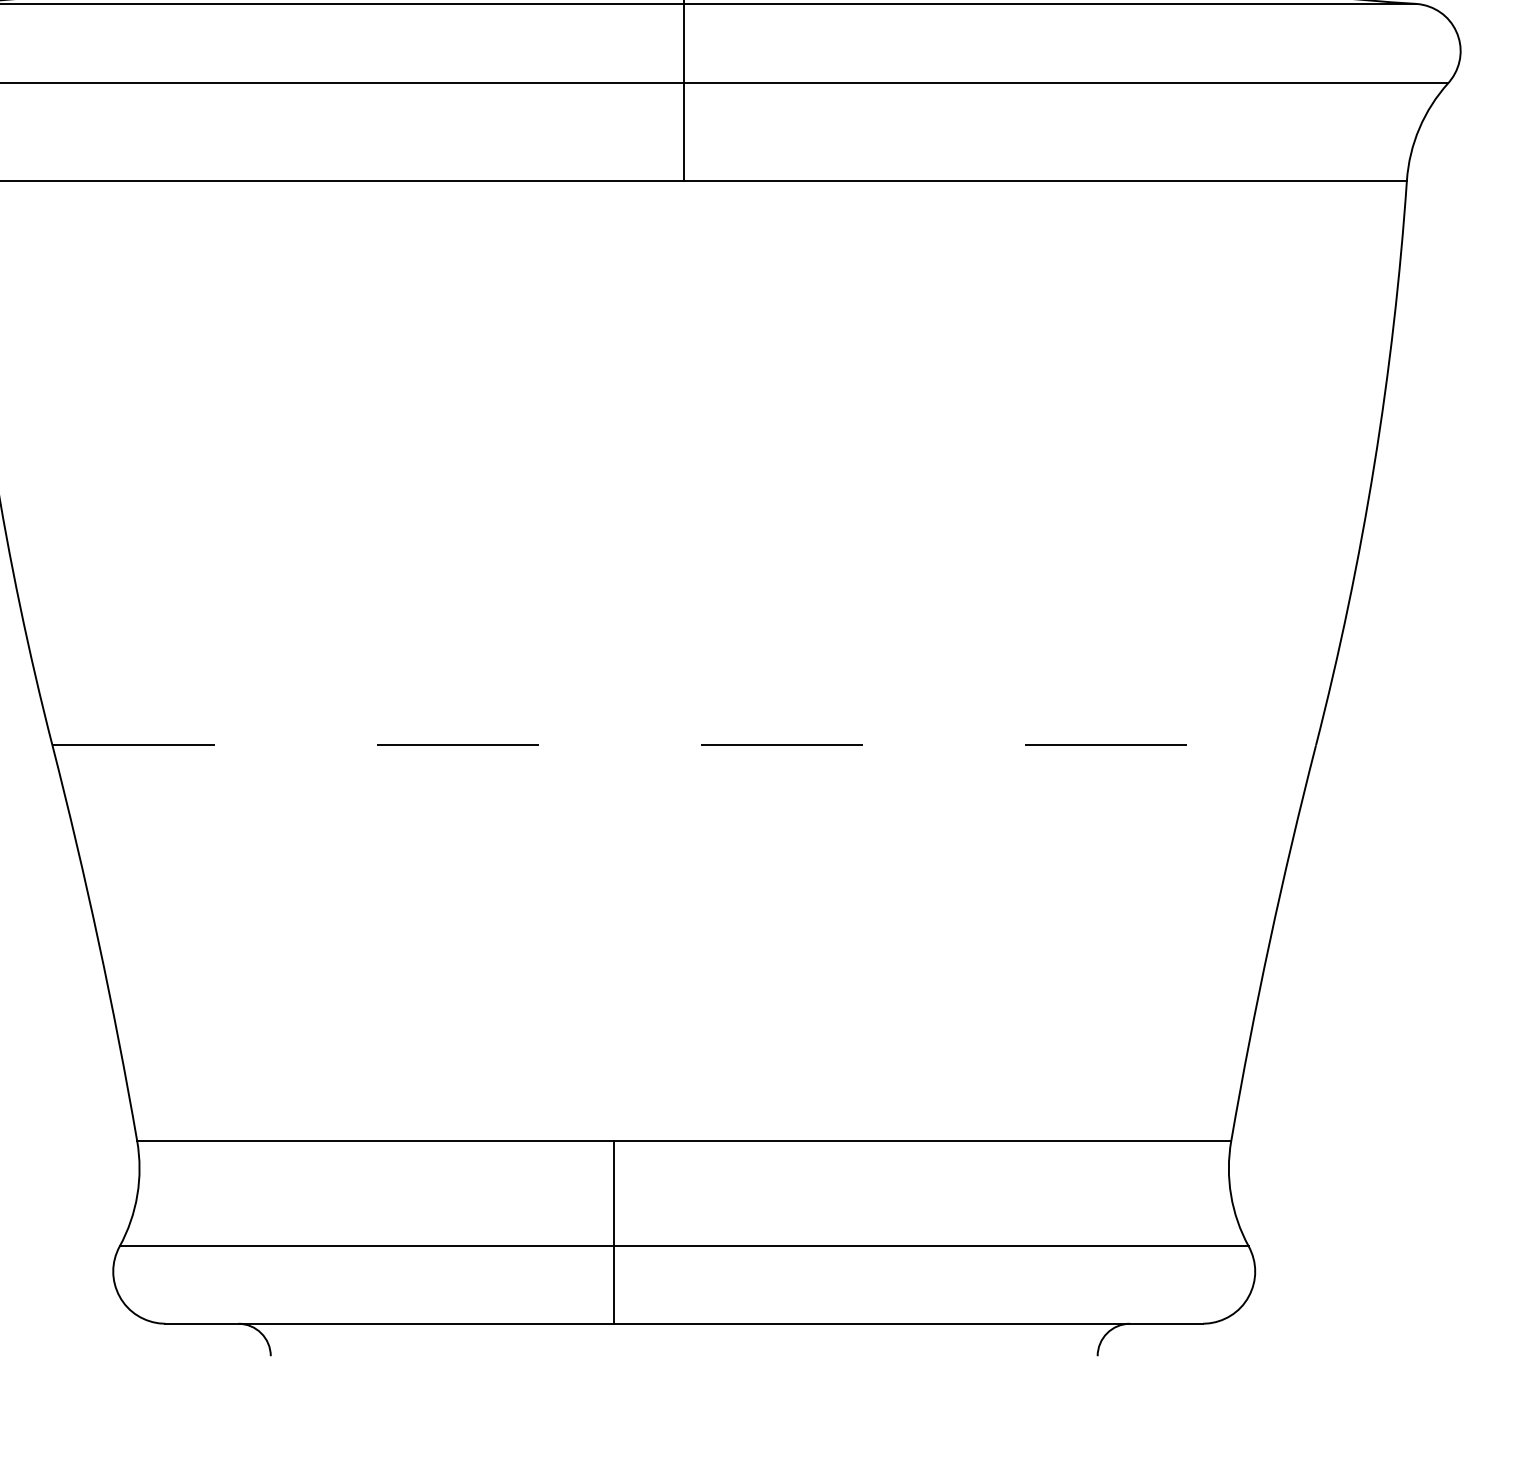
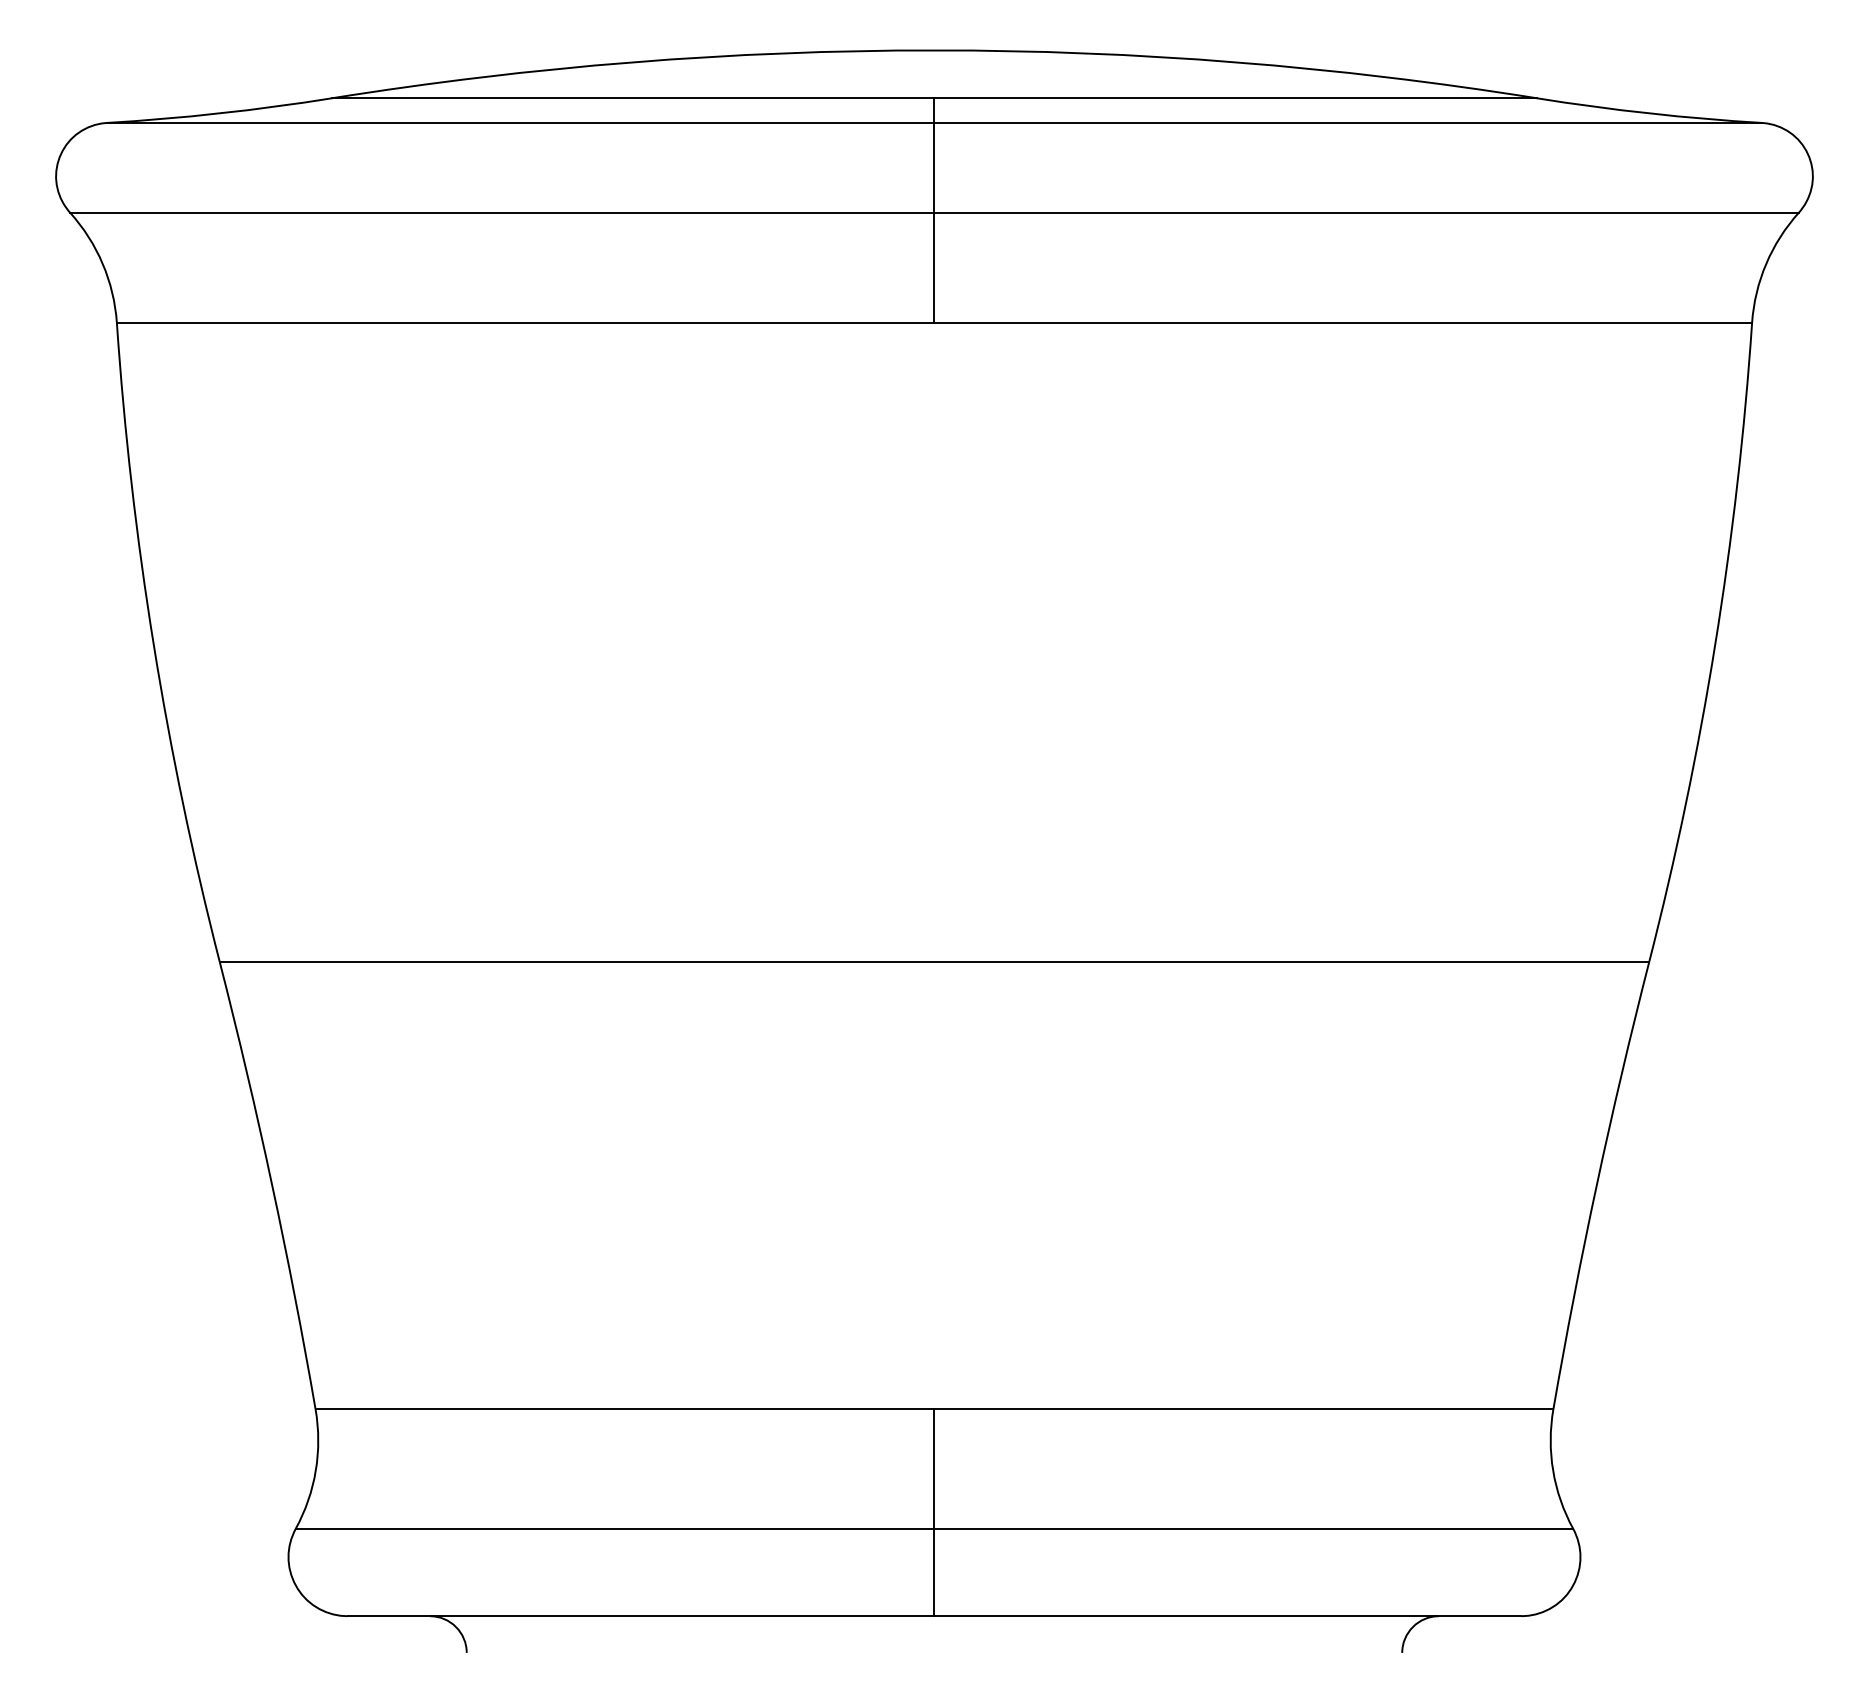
line: (684, 745) -> (934, 961), dashed -> solid
line: (614, 1232) -> (934, 1512), moved

